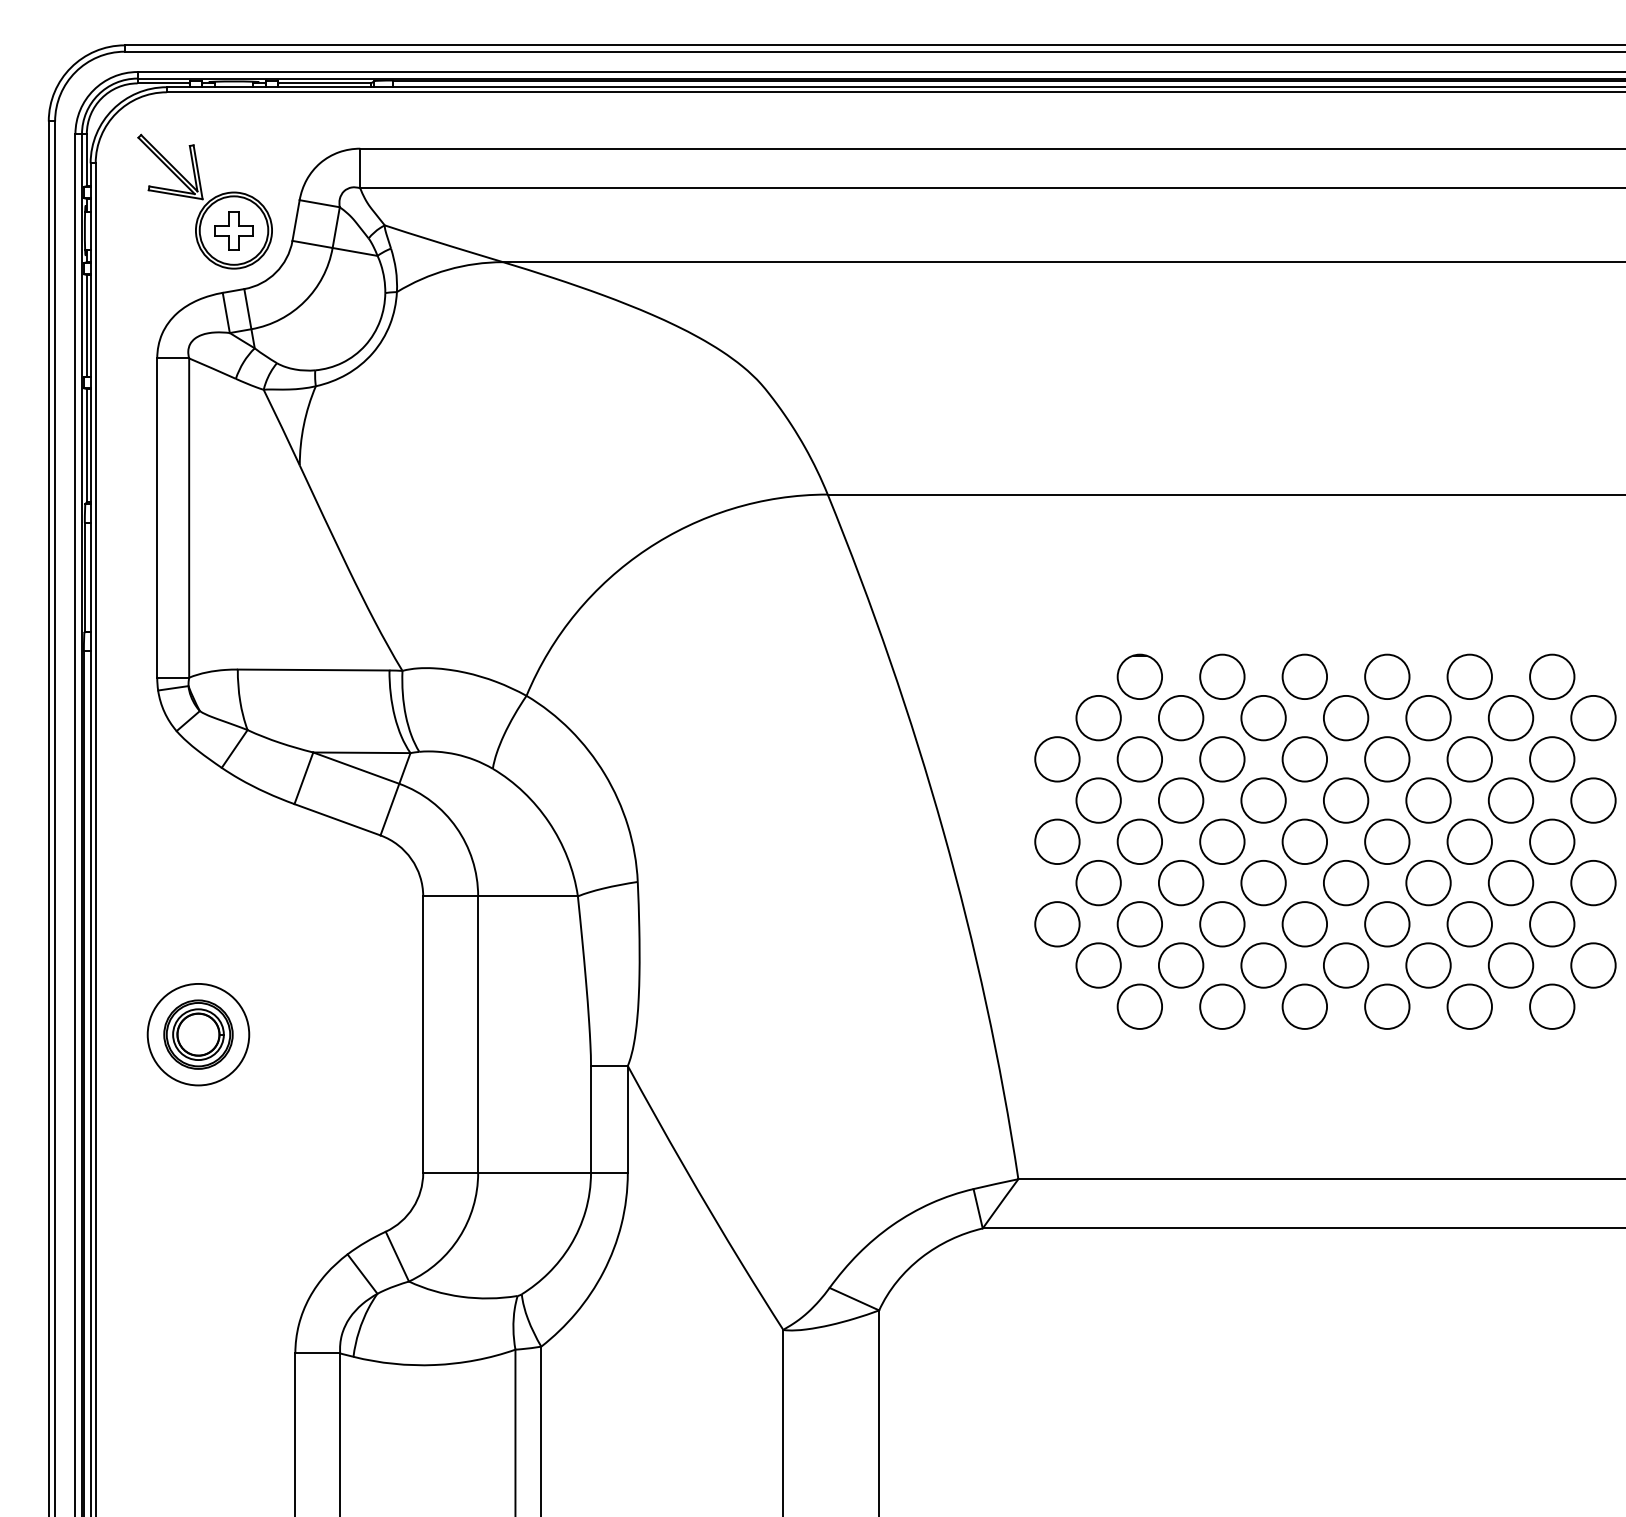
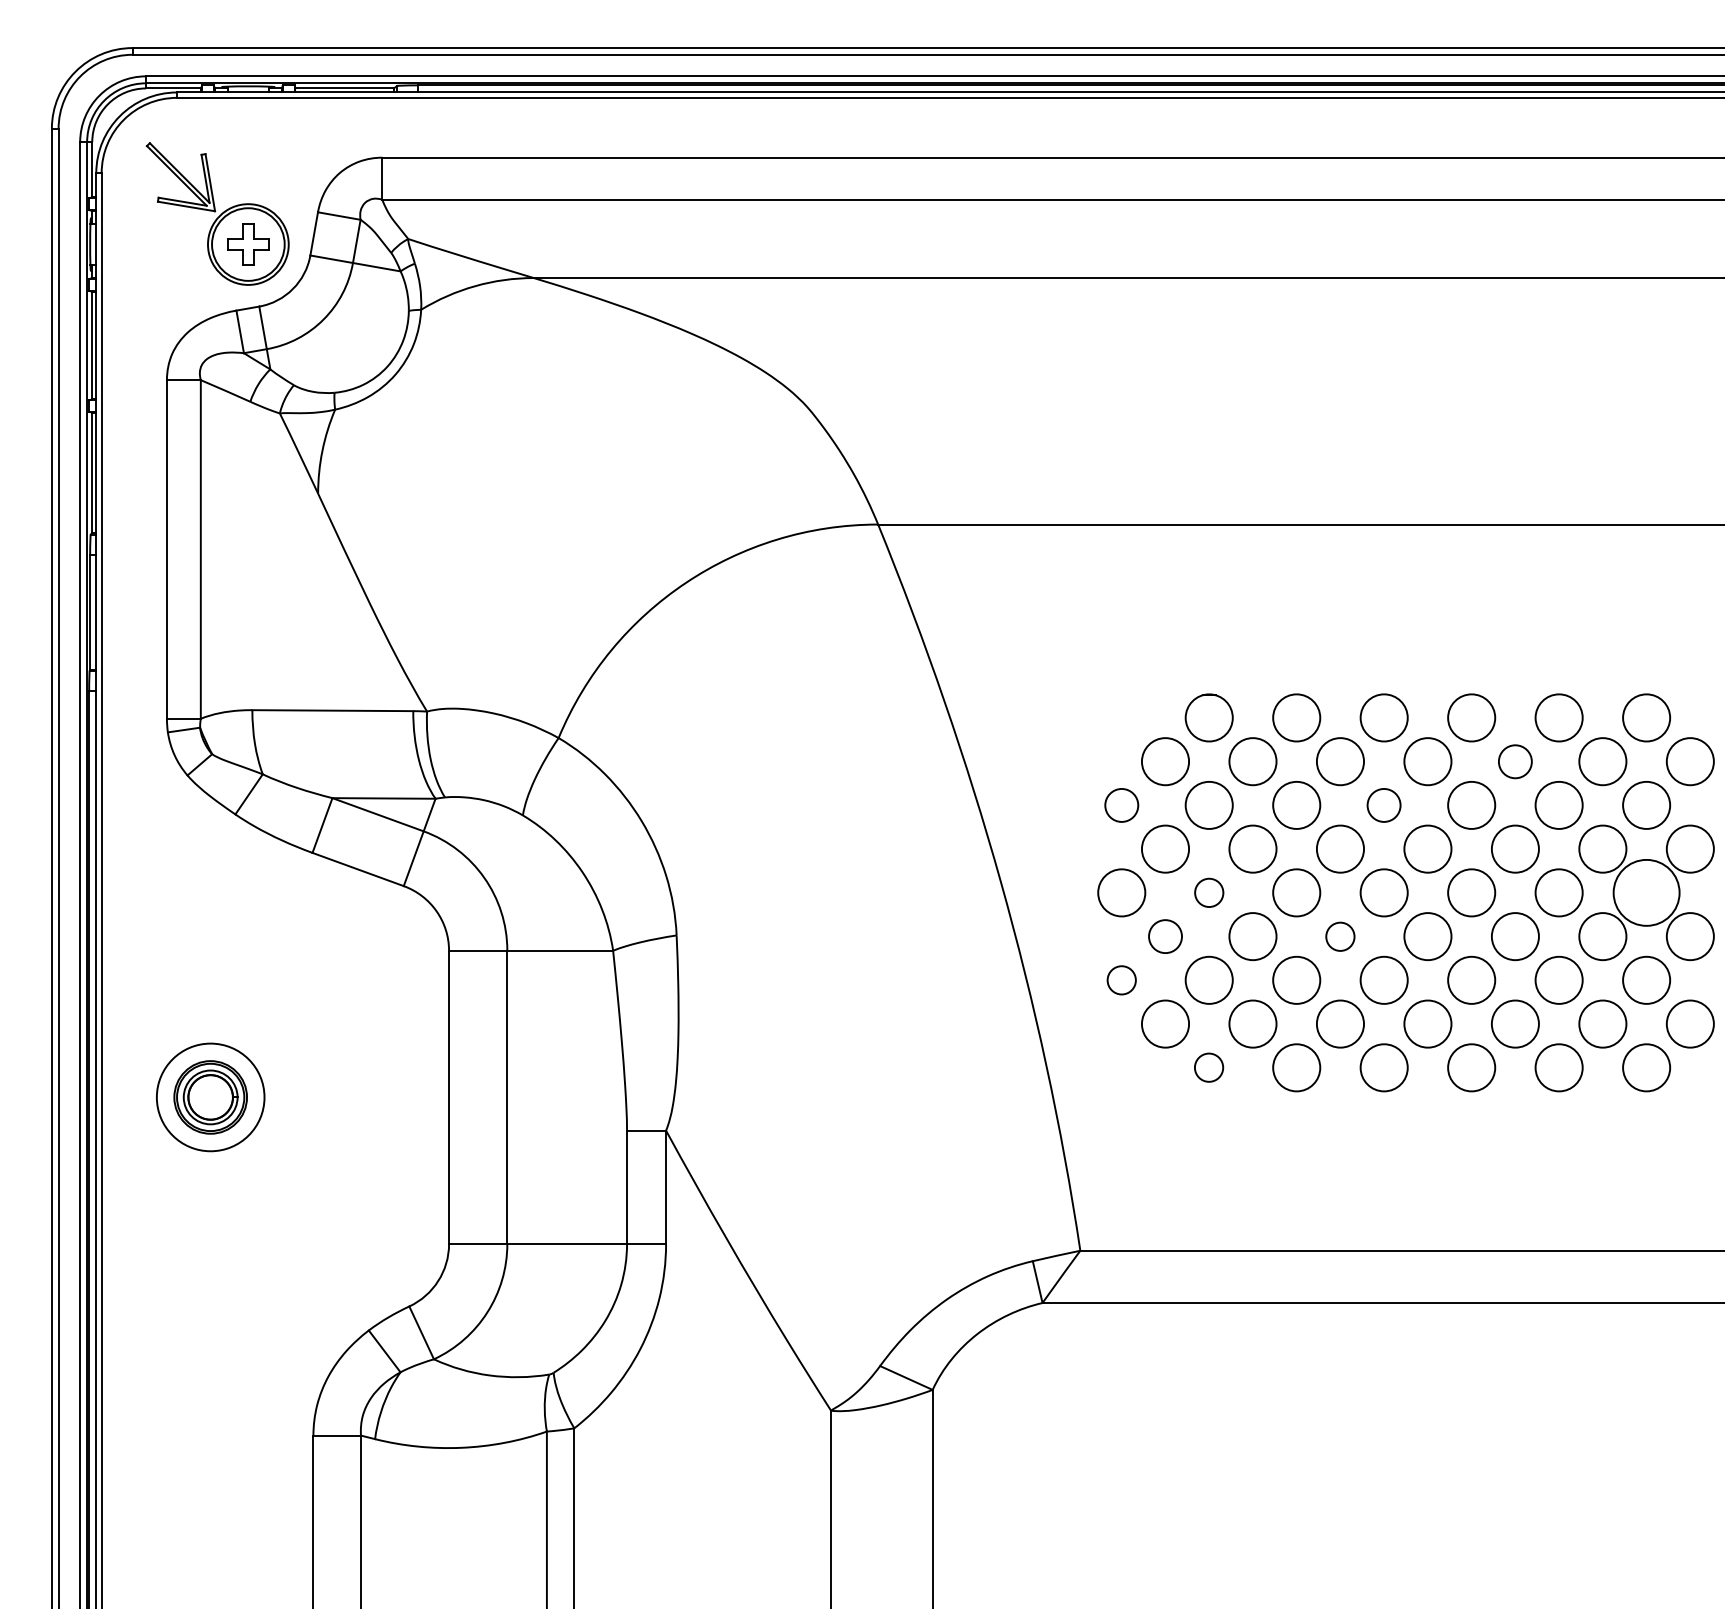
circle: (1428, 718) -> (1515, 762), size x0.7
circle: (1057, 759) -> (1121, 805), size x0.7
circle: (1304, 759) -> (1383, 805), size x0.7
circle: (1139, 841) -> (1208, 892), size x0.6
circle: (1552, 841) -> (1646, 892), size x1.4
circle: (1098, 882) -> (1165, 936), size x0.7
circle: (1263, 883) -> (1340, 937), size x0.6
circle: (1057, 924) -> (1121, 980), size x0.6
circle: (1139, 1006) -> (1208, 1067), size x0.6

